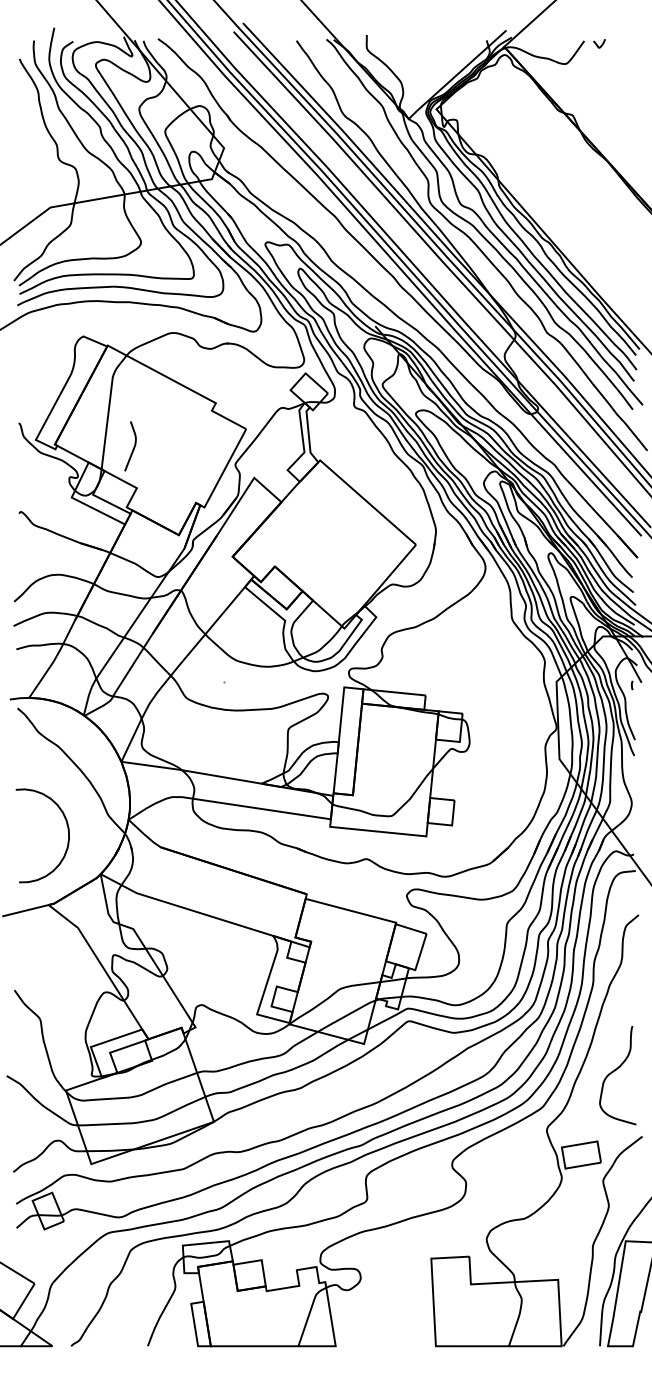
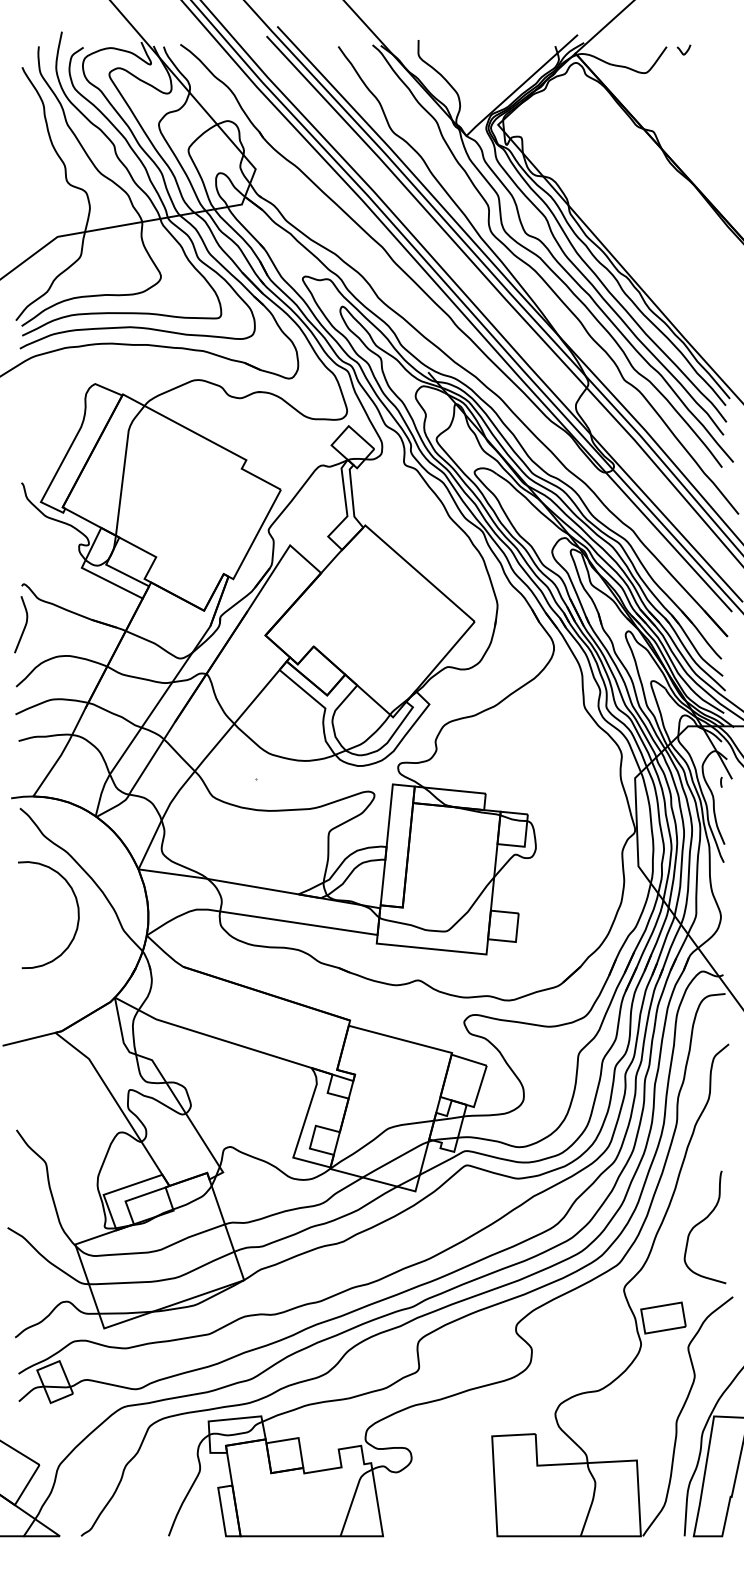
curve: (133, 446) -> (24, 624), moved
curve: (67, 829) -> (77, 907), moved

